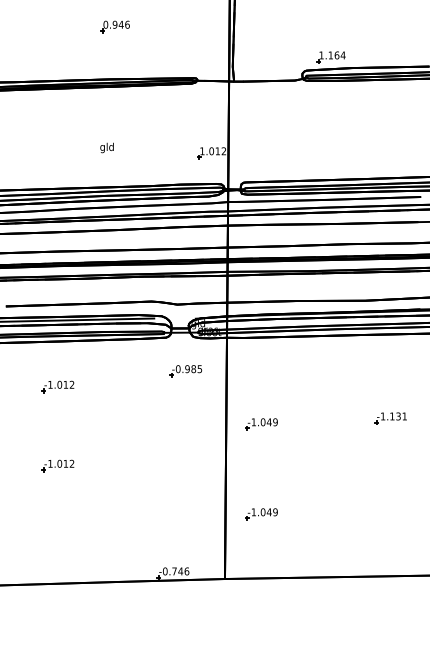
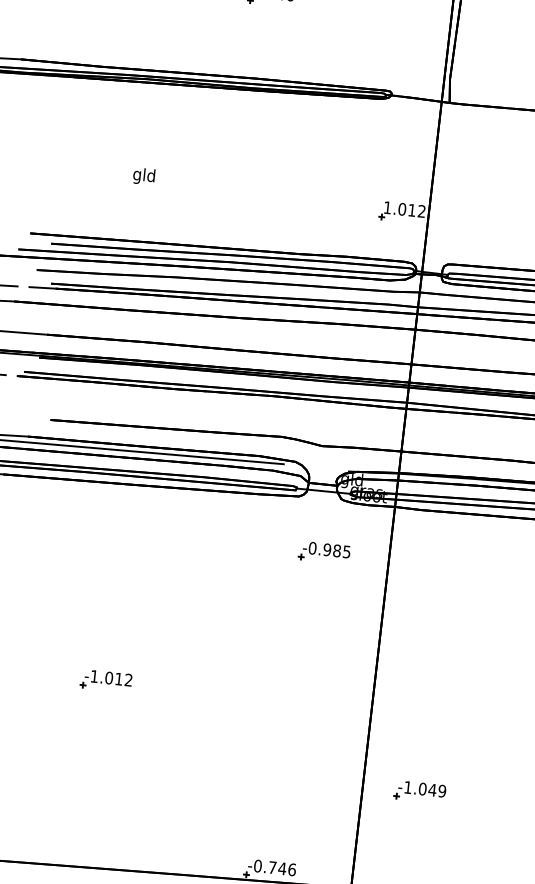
text: (106, 147) -> (143, 175), moved
part: (57, 386) -> (118, 555), removed
part: (261, 424) -> (434, 649), removed

